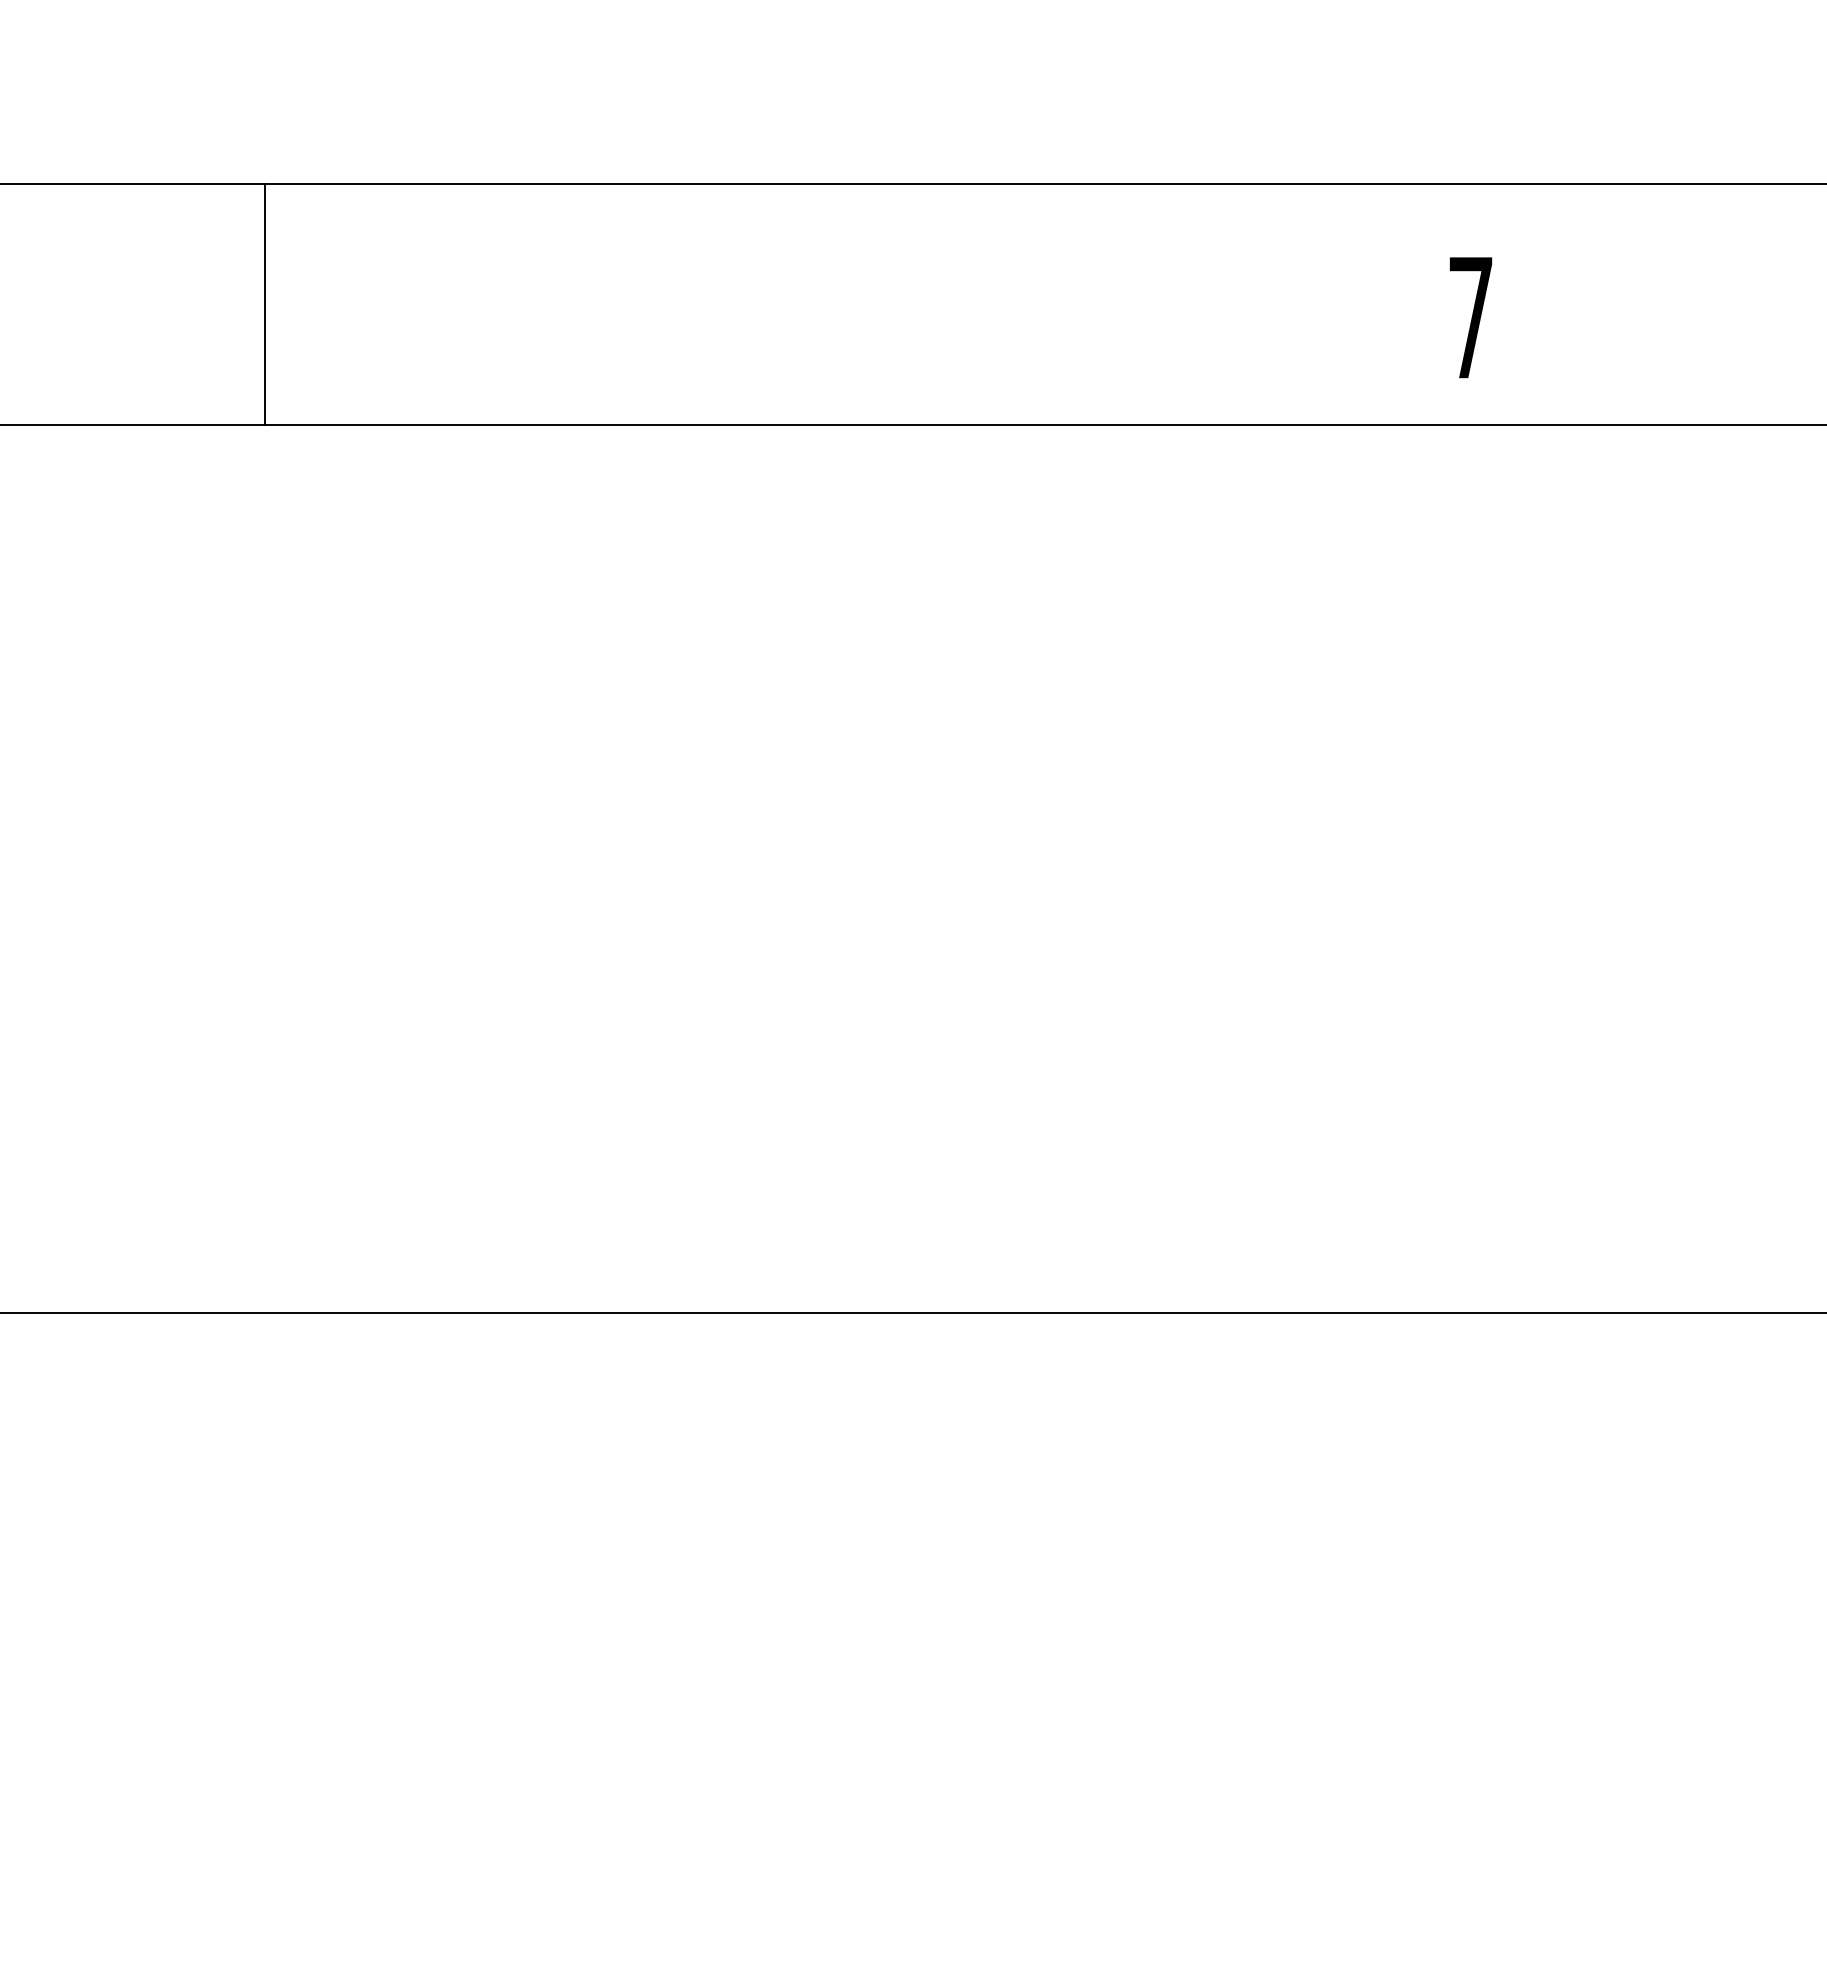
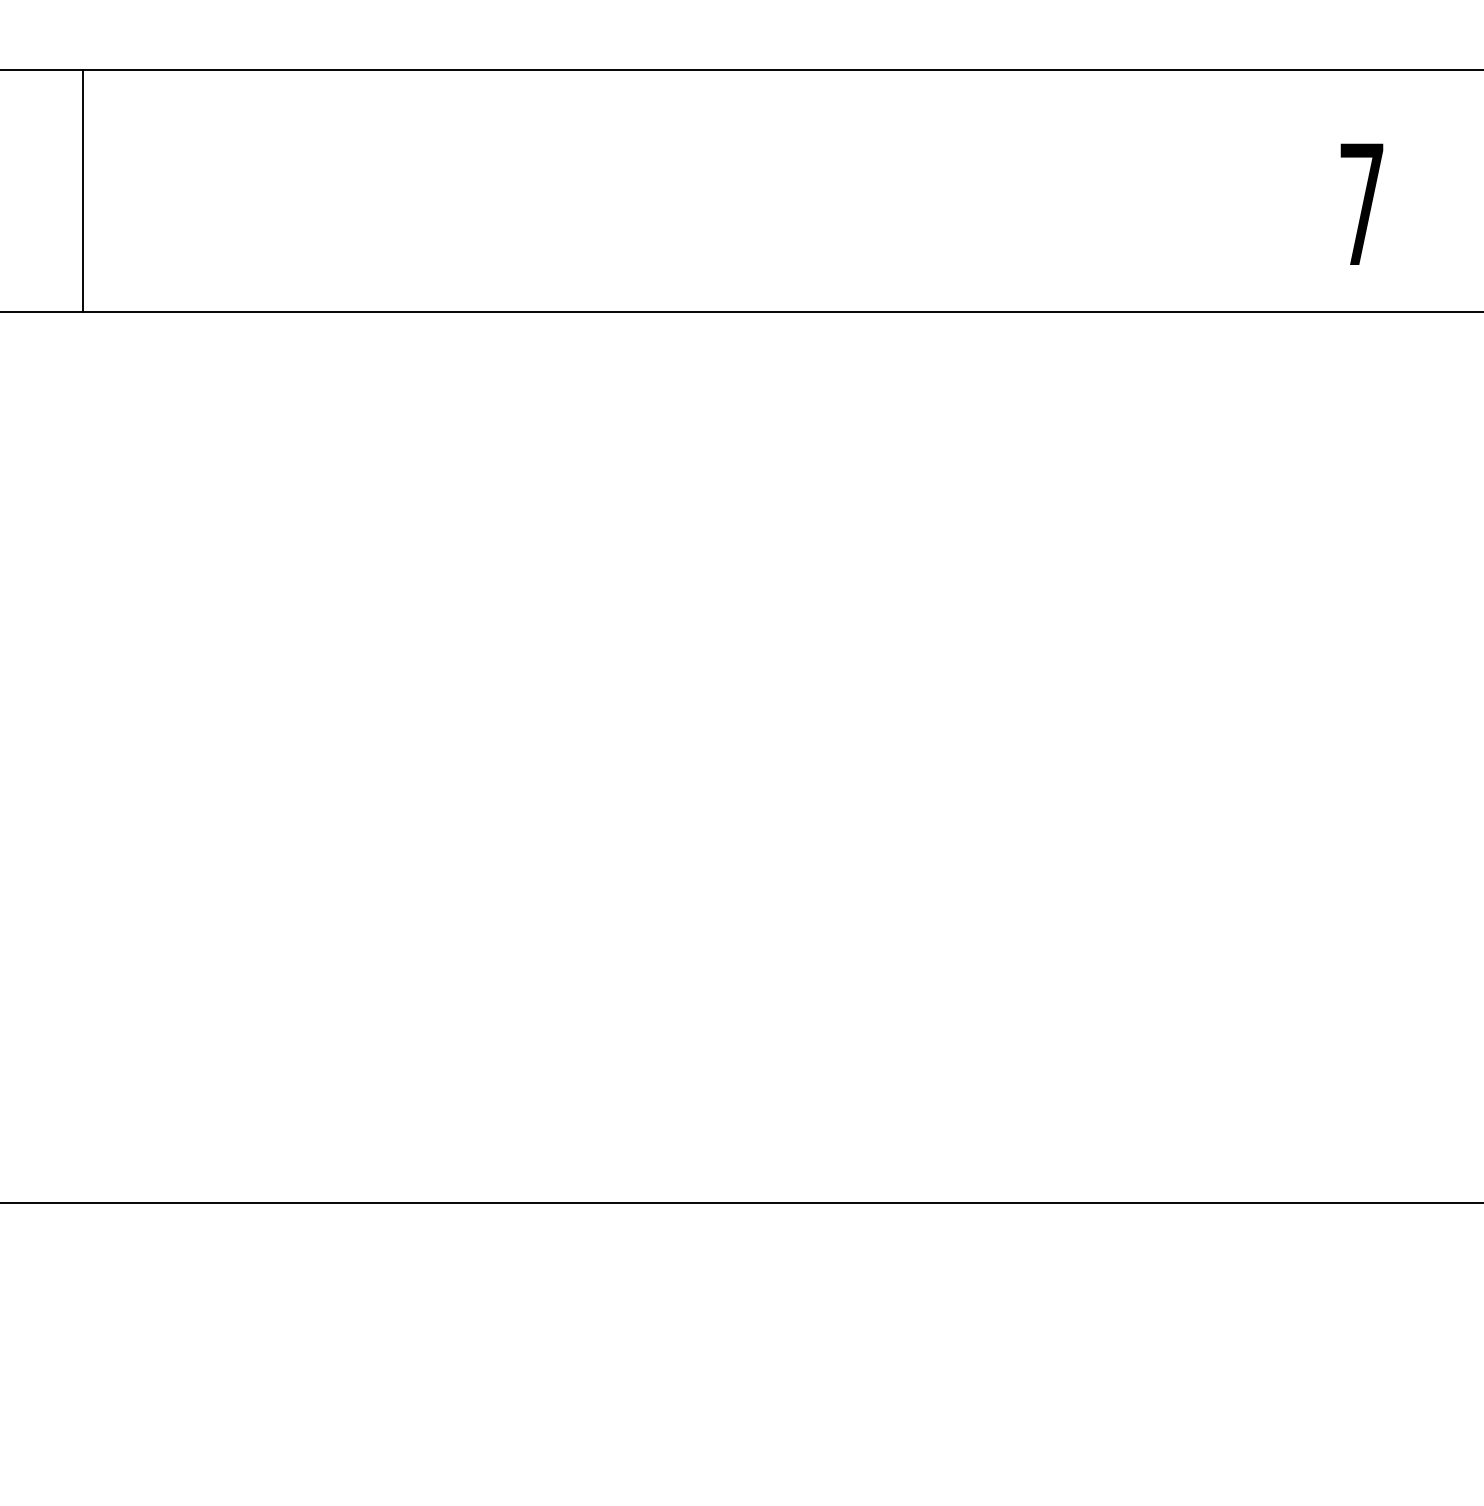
line: (264, 304) -> (83, 191), moved

